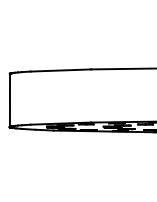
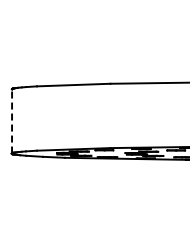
line: (10, 99) -> (12, 120), solid -> dashed

